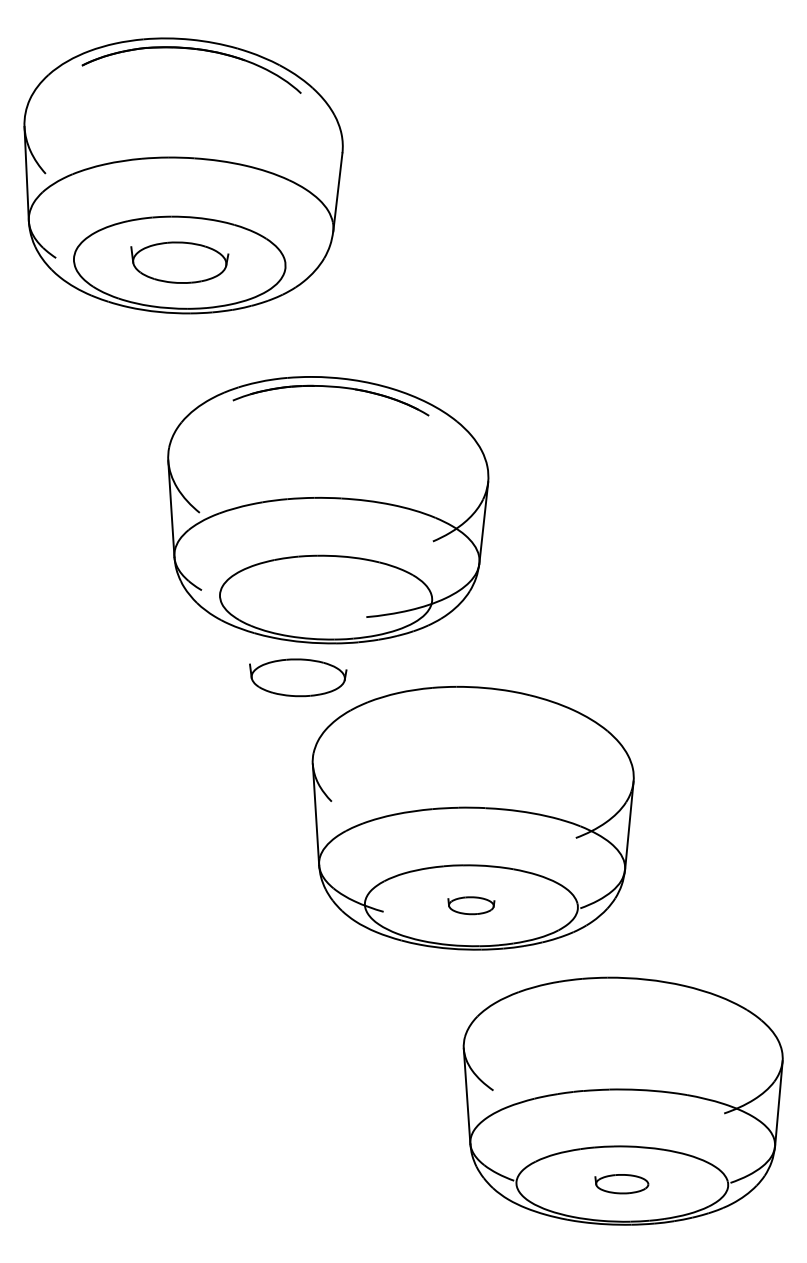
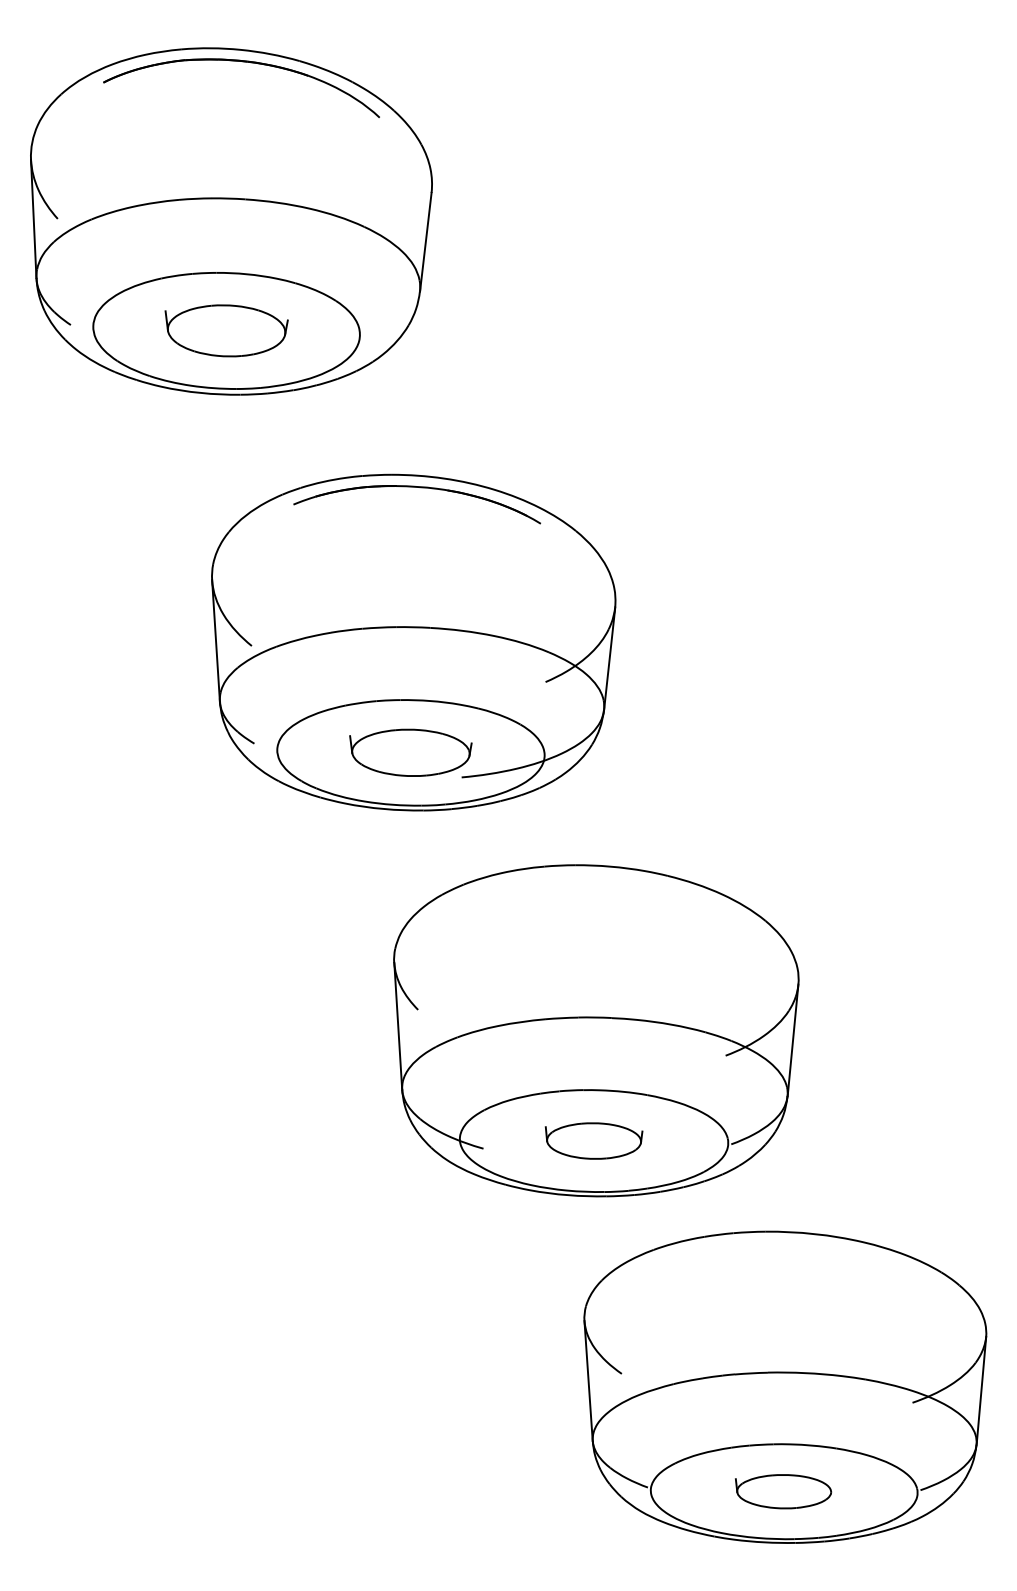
part: (297, 677) -> (410, 752), moved
part: (470, 905) -> (593, 1140), size x1.67
part: (621, 1183) -> (783, 1491), size x1.43

